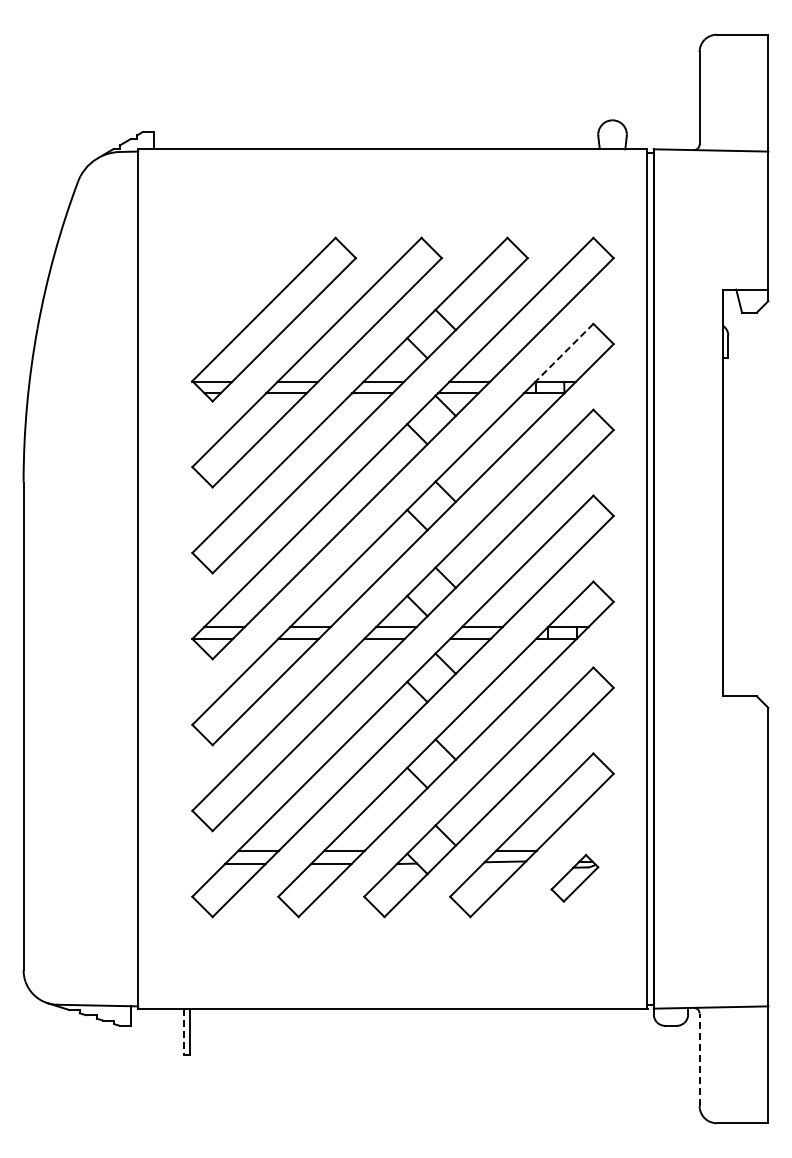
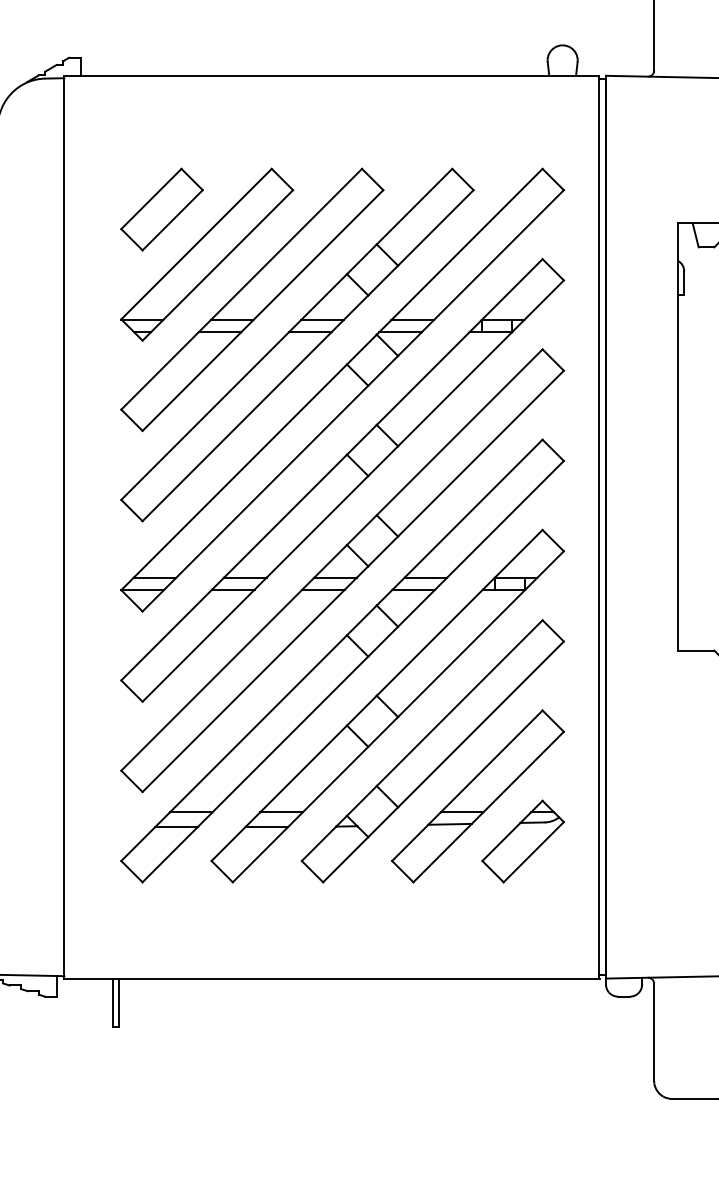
part: (231, 276) -> (162, 209), added
line: (564, 353) -> (512, 290), dashed -> solid
part: (574, 878) -> (522, 841), size x1.67
line: (184, 1031) -> (113, 1002), dashed -> solid
line: (699, 1059) -> (654, 1031), dashed -> solid

